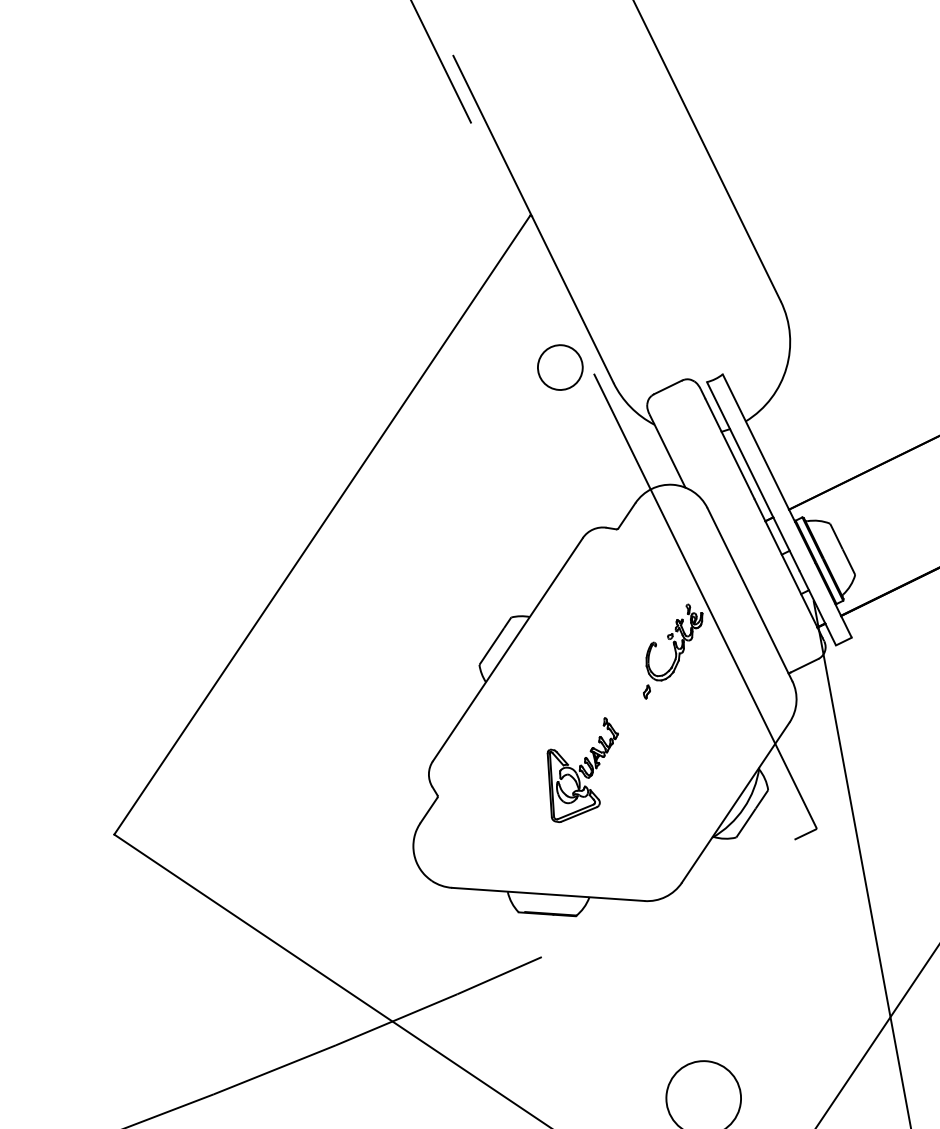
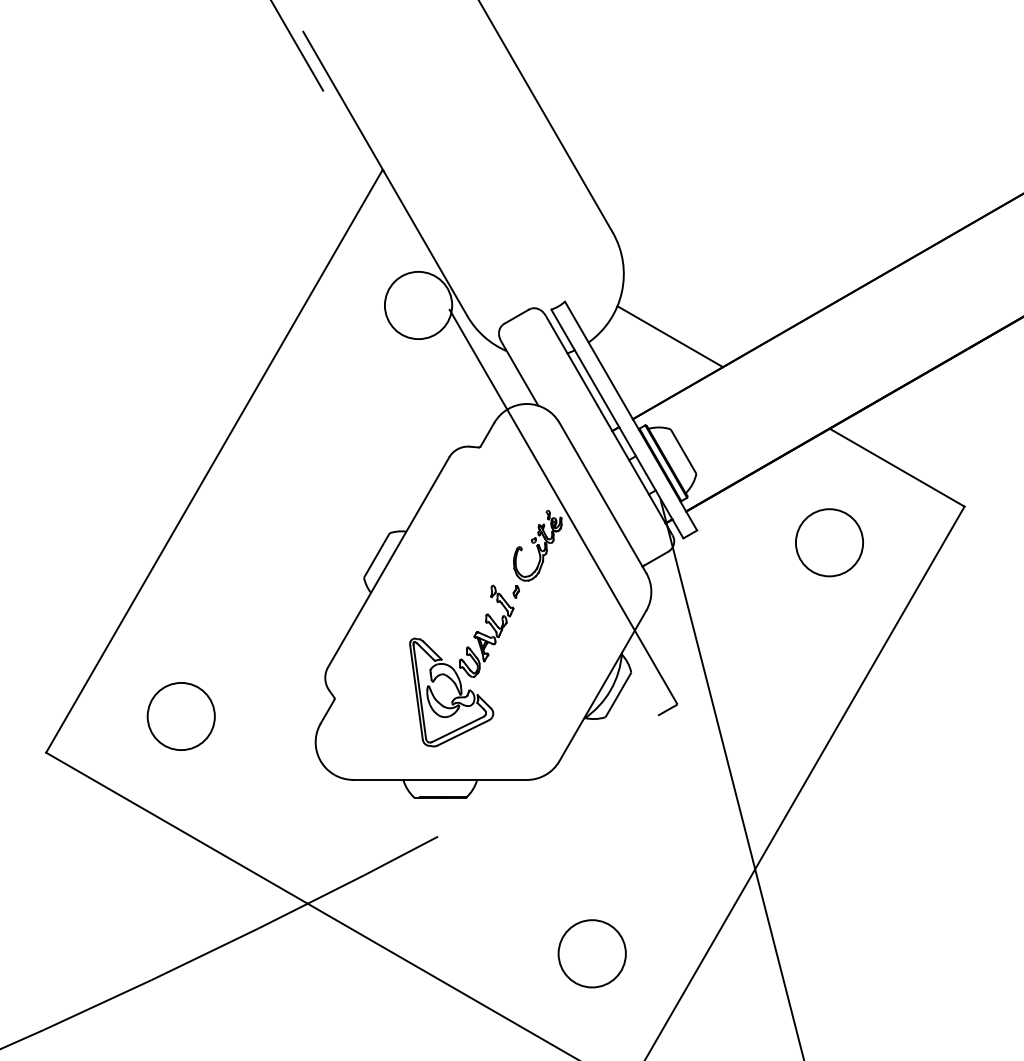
circle: (560, 367) -> (418, 305), size x1.67
line: (836, 420) -> (670, 336), added
part: (580, 769) -> (461, 665), size x1.67
circle: (265, 804) -> (180, 716), added

